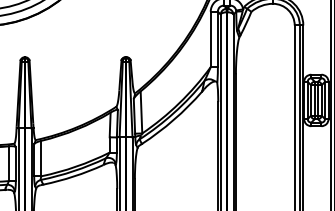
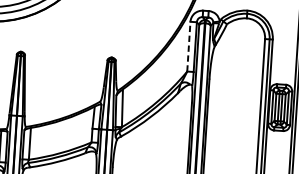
line: (210, 39) -> (188, 46), solid -> dashed

